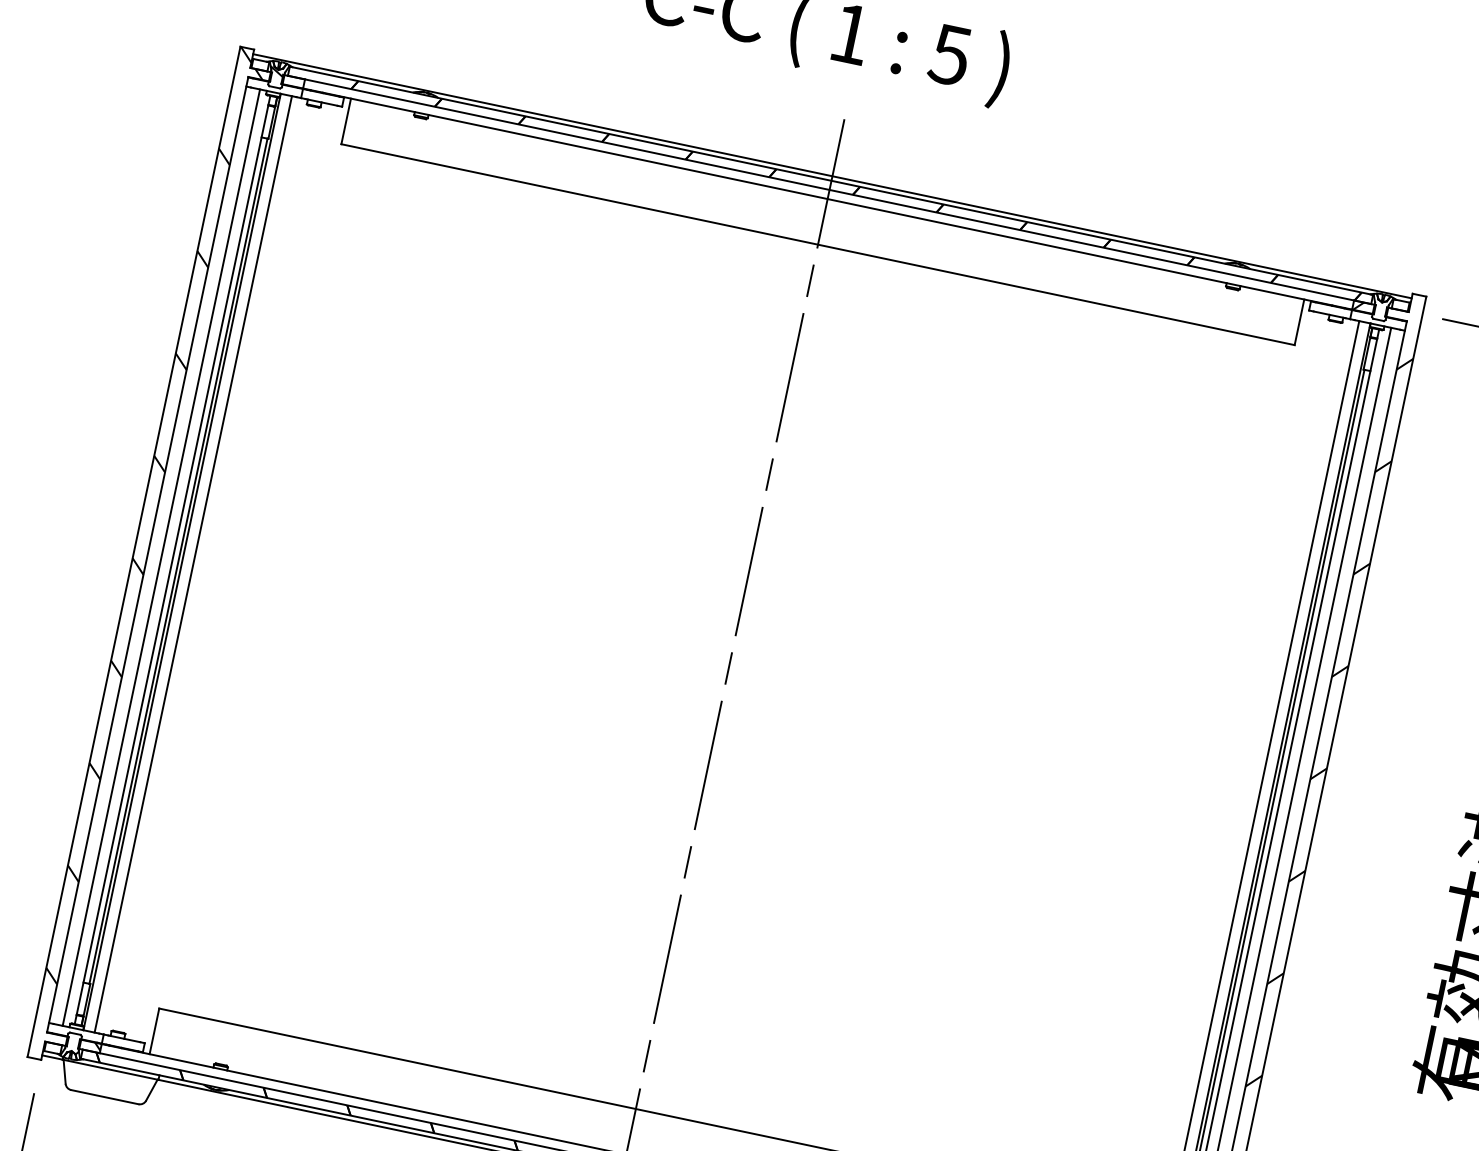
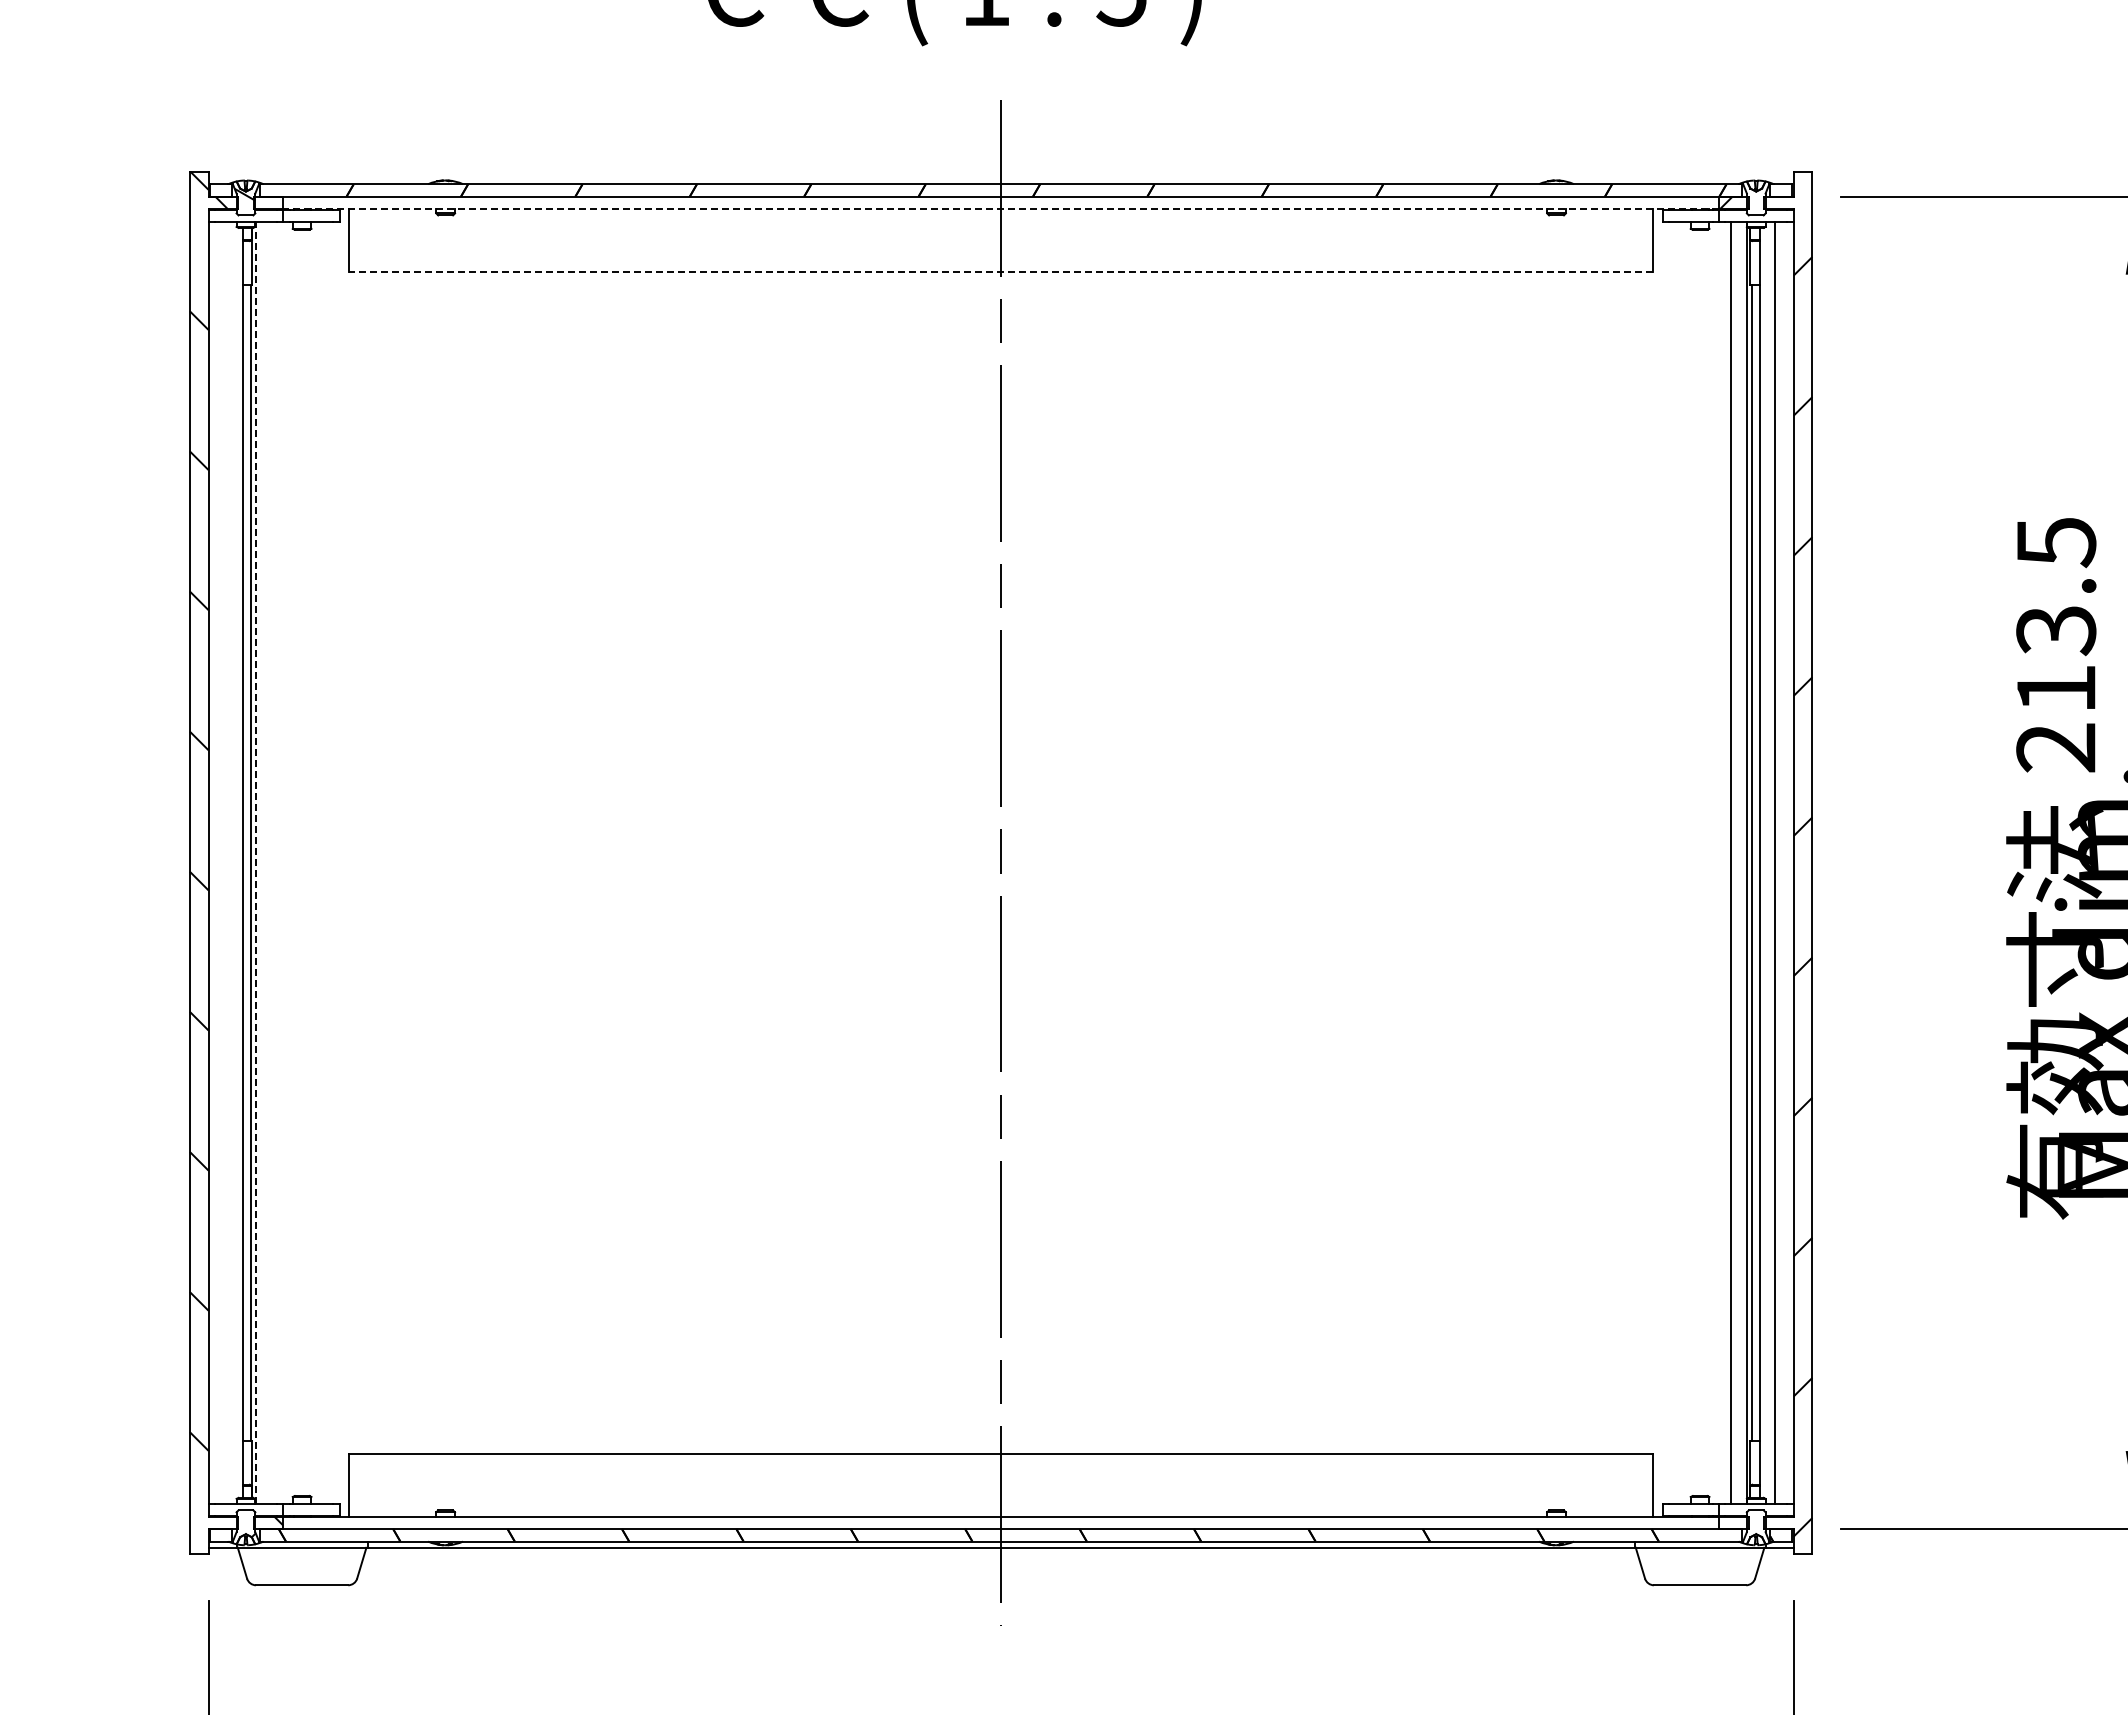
line: (832, 175) -> (1000, 177), removed
line: (827, 199) -> (1001, 209), solid -> dashed
line: (817, 244) -> (1000, 271), solid -> dashed
line: (161, 557) -> (227, 862), removed
line: (182, 561) -> (255, 862), solid -> dashed
line: (193, 564) -> (270, 862), removed

